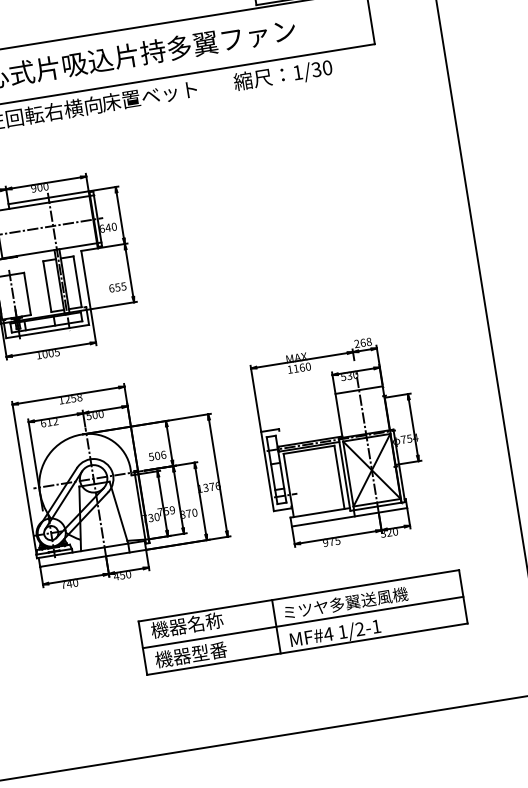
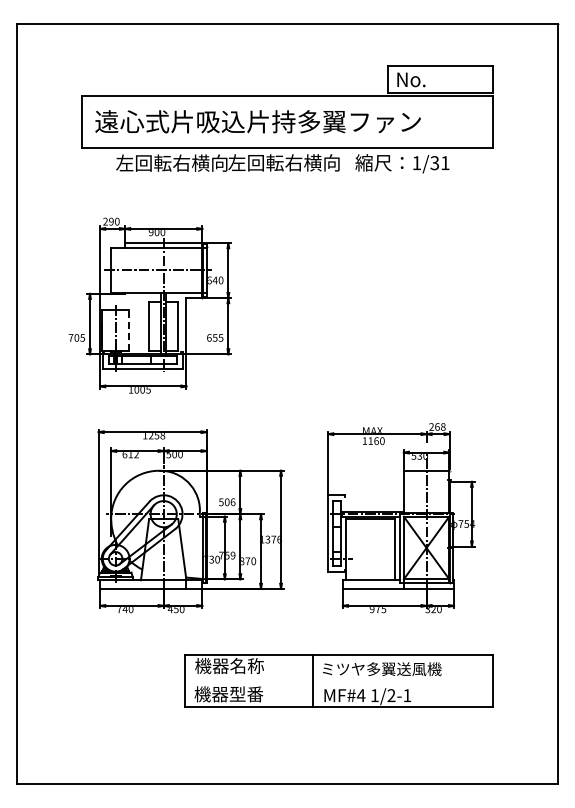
text: (327, 68) -> (445, 163), 1/30 -> 1/31
text: (159, 94) -> (283, 162), 床置ベット -> 左回転右横向
line: (27, 292) -> (129, 329), solid -> dashed
line: (302, 622) -> (338, 680), removed

